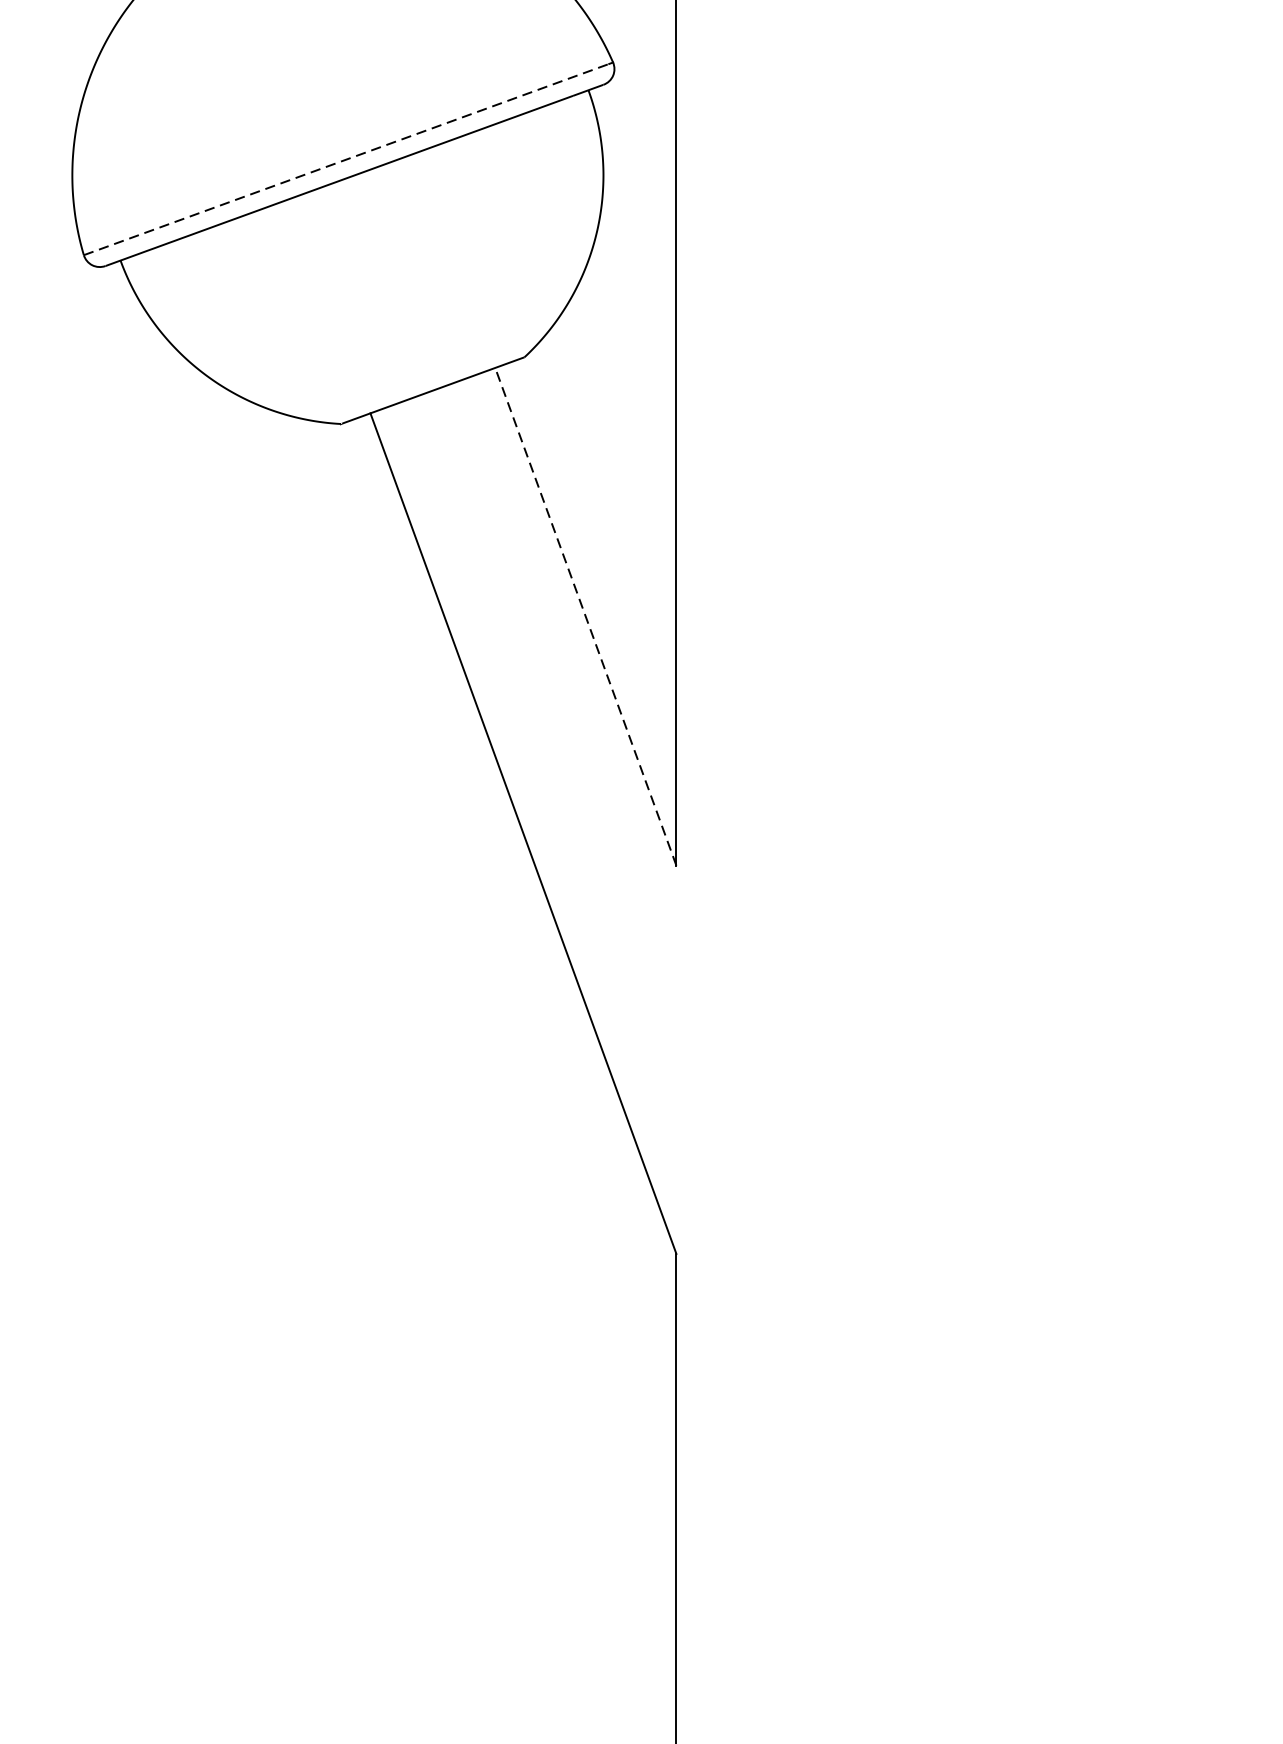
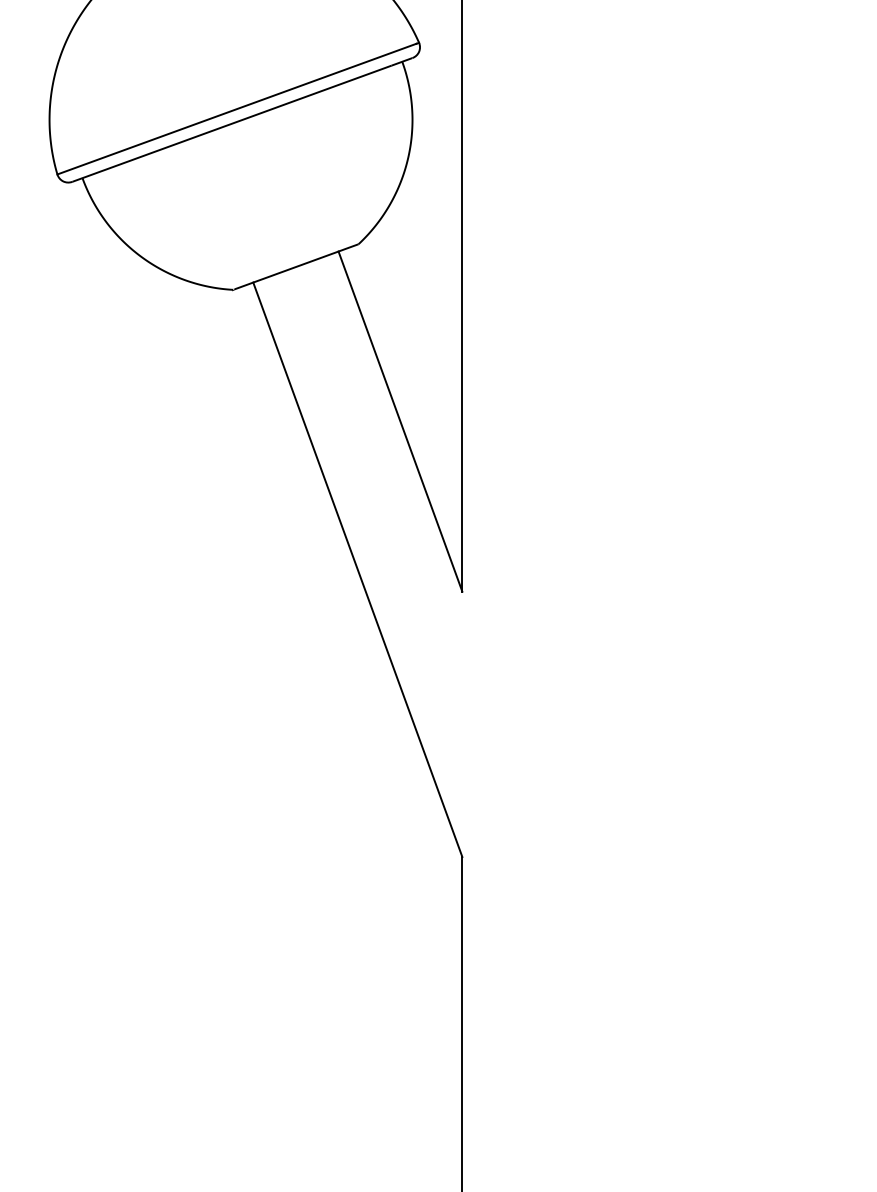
line: (347, 158) -> (237, 108), dashed -> solid
line: (585, 616) -> (400, 421), dashed -> solid

